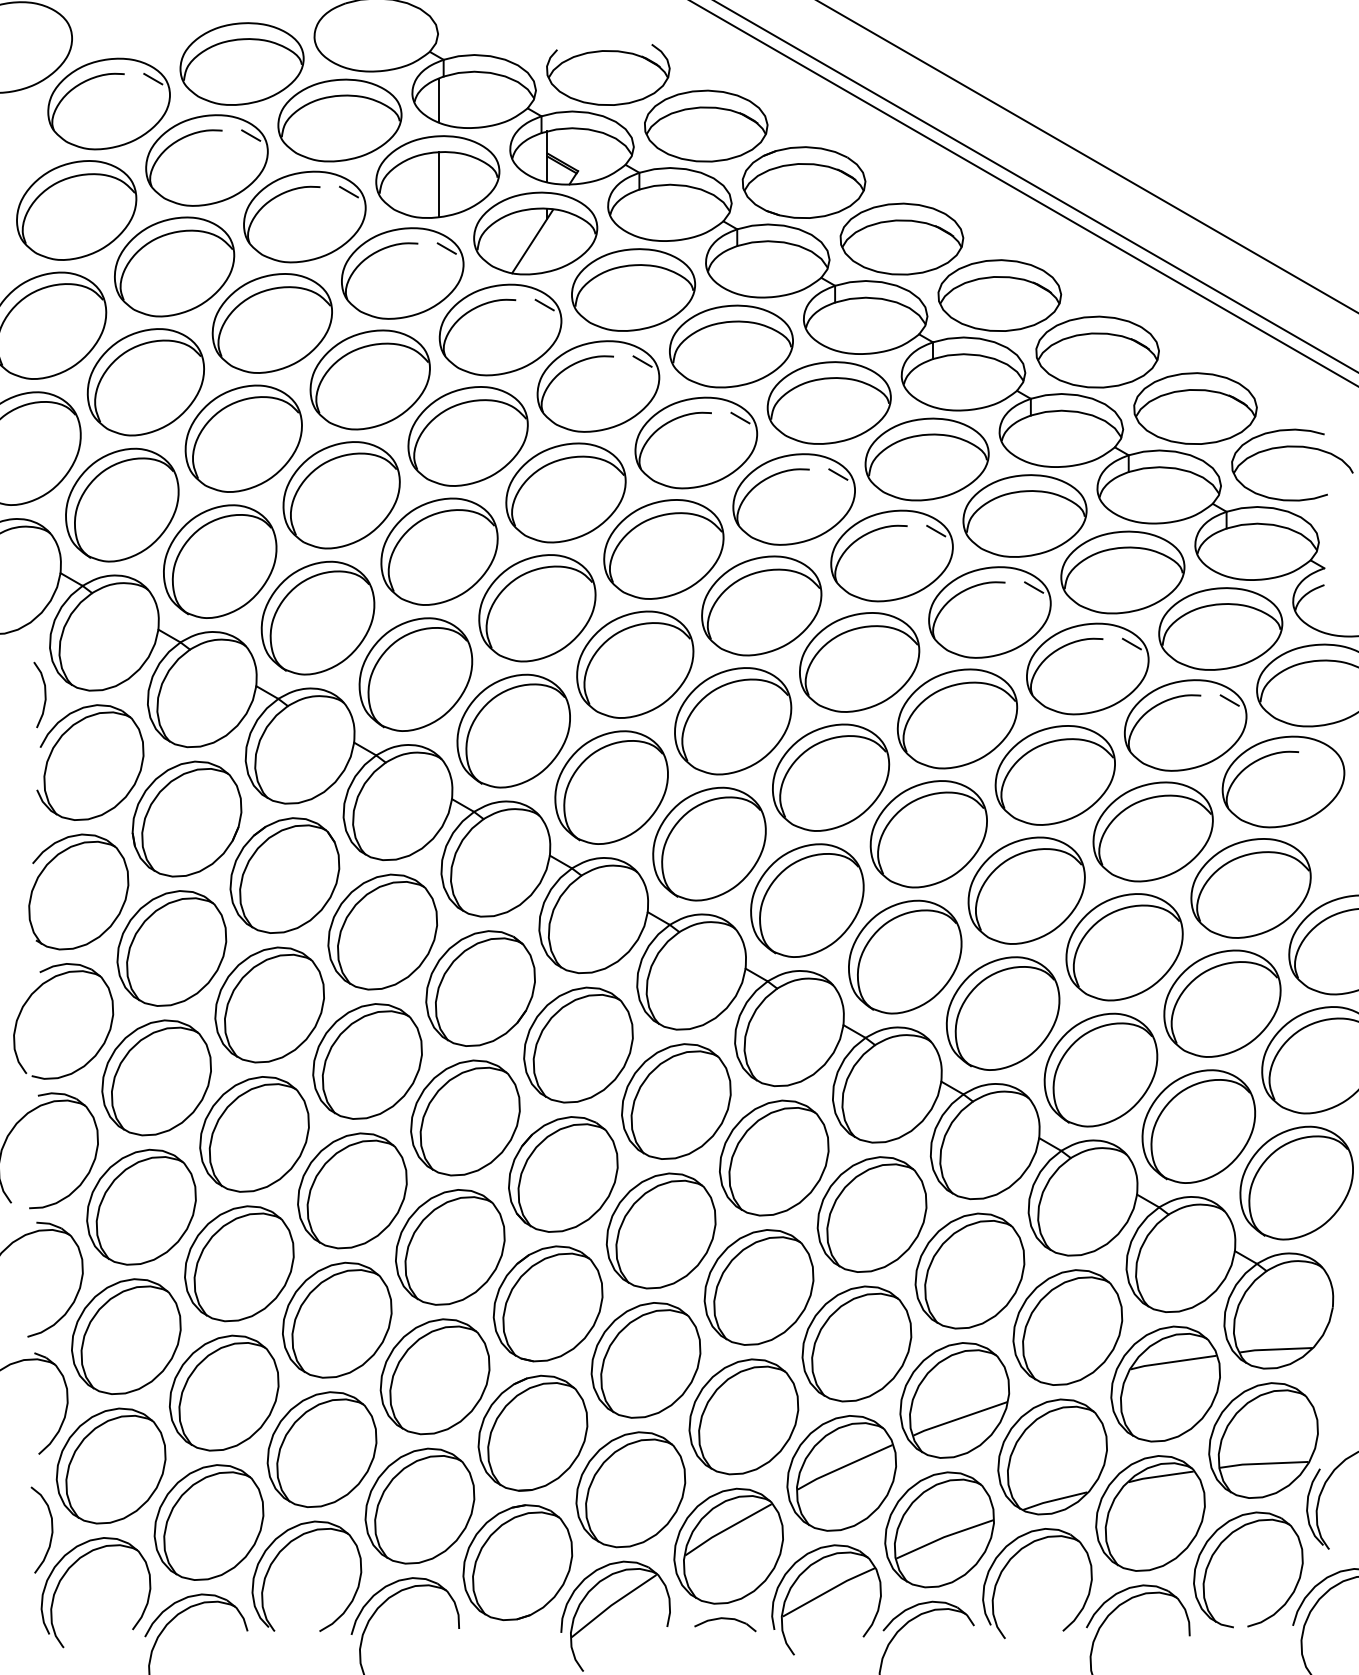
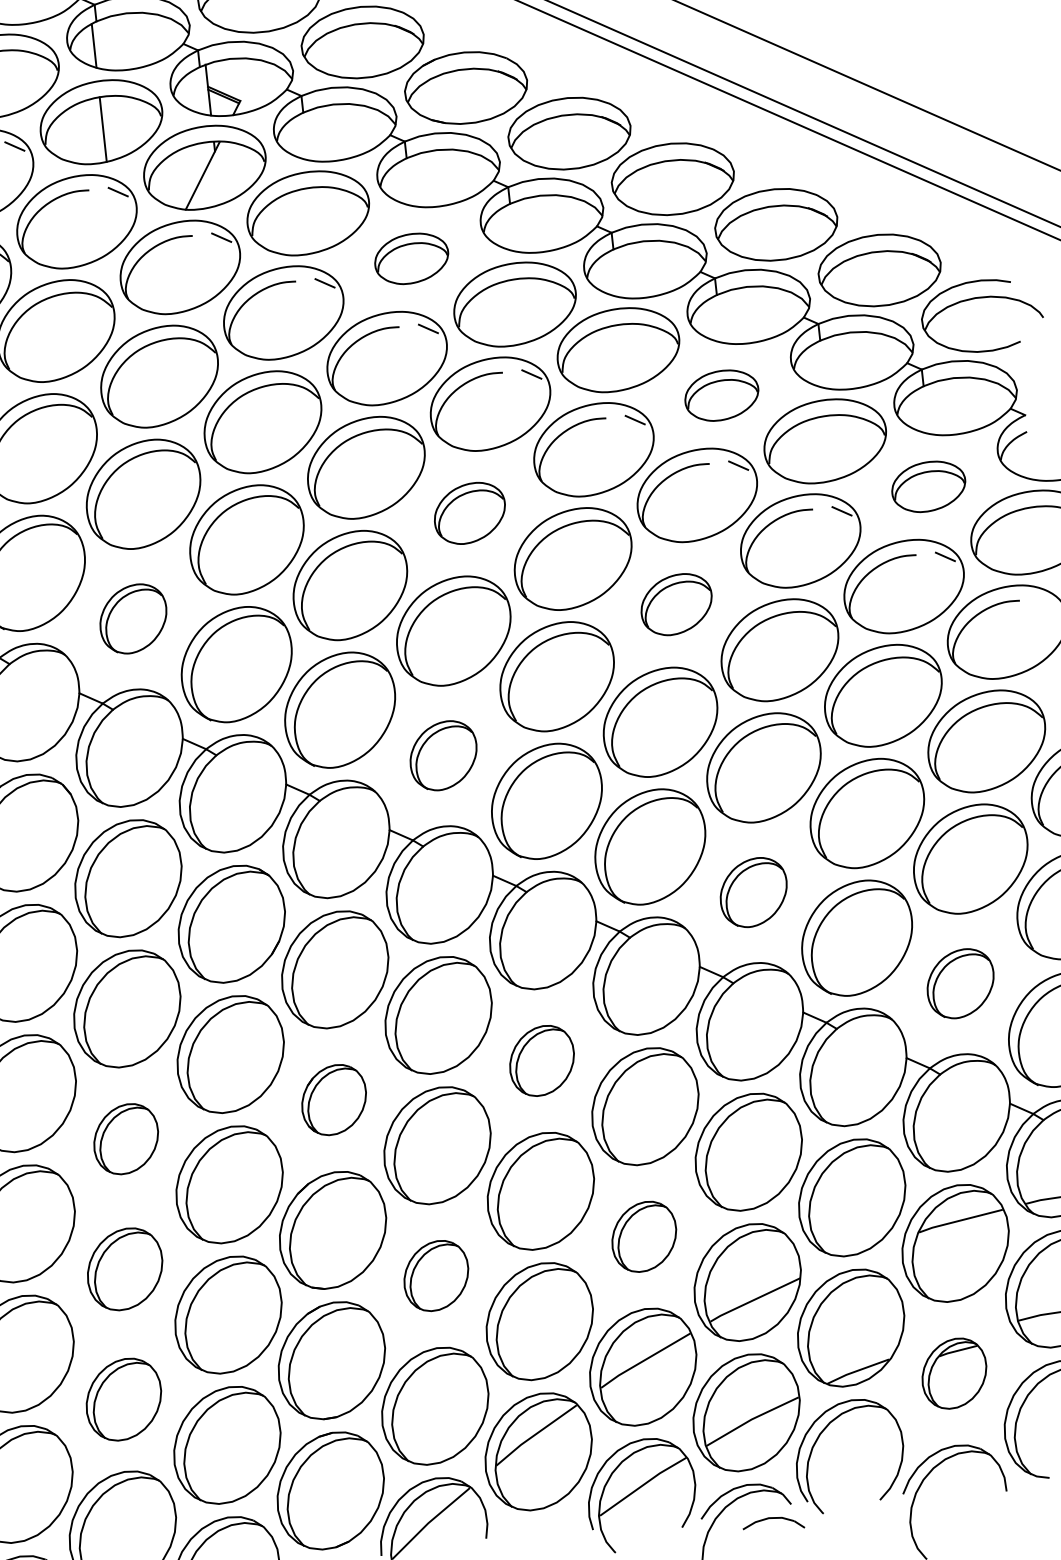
part: (731, 346) -> (411, 258), size x0.6
part: (1024, 515) -> (721, 395), size x0.6
part: (761, 605) -> (469, 512), size x0.6
part: (1220, 628) -> (928, 486), size x0.6
part: (415, 674) -> (133, 618), size x0.6
part: (957, 718) -> (676, 604), size x0.6
part: (709, 843) -> (443, 755), size x0.6
part: (1002, 1013) -> (753, 892), size x0.6
part: (1198, 1126) -> (960, 983), size x0.6
part: (774, 1157) -> (542, 1060), size x0.6
part: (563, 1174) -> (334, 1100), size x0.6
part: (352, 1190) -> (126, 1138), size x0.6
part: (337, 1319) -> (125, 1268), size x0.7
part: (856, 1343) -> (643, 1236), size x0.6
part: (645, 1360) -> (435, 1276), size x0.6
part: (321, 1449) -> (123, 1399), size x0.7
part: (1150, 1513) -> (954, 1373), size x0.6
part: (725, 1624) -> (773, 1524), moved

